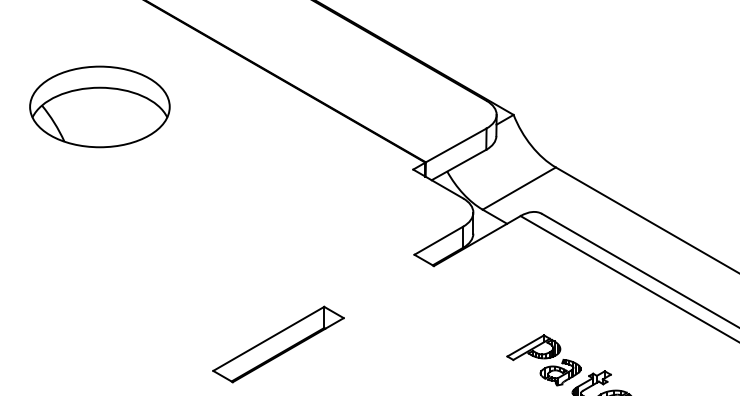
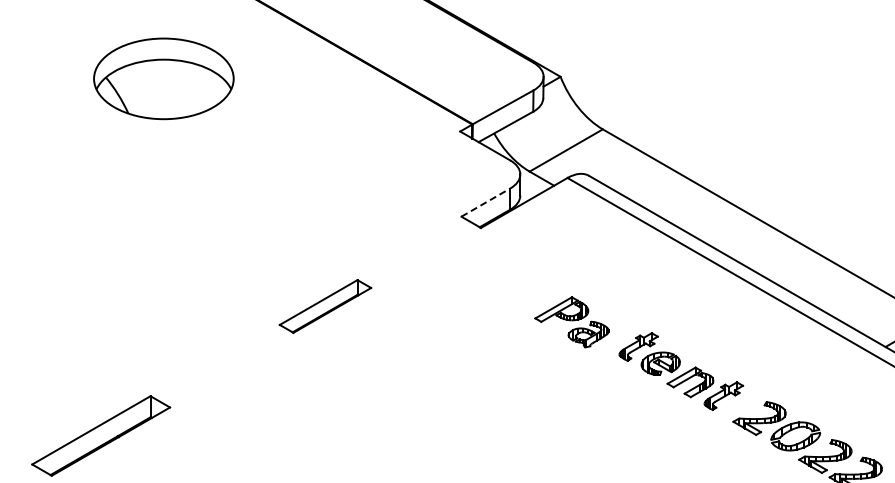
part: (99, 106) -> (163, 78), moved
line: (439, 240) -> (486, 202), solid -> dashed
part: (278, 344) -> (325, 306), size x0.7
part: (543, 360) -> (571, 322), moved

